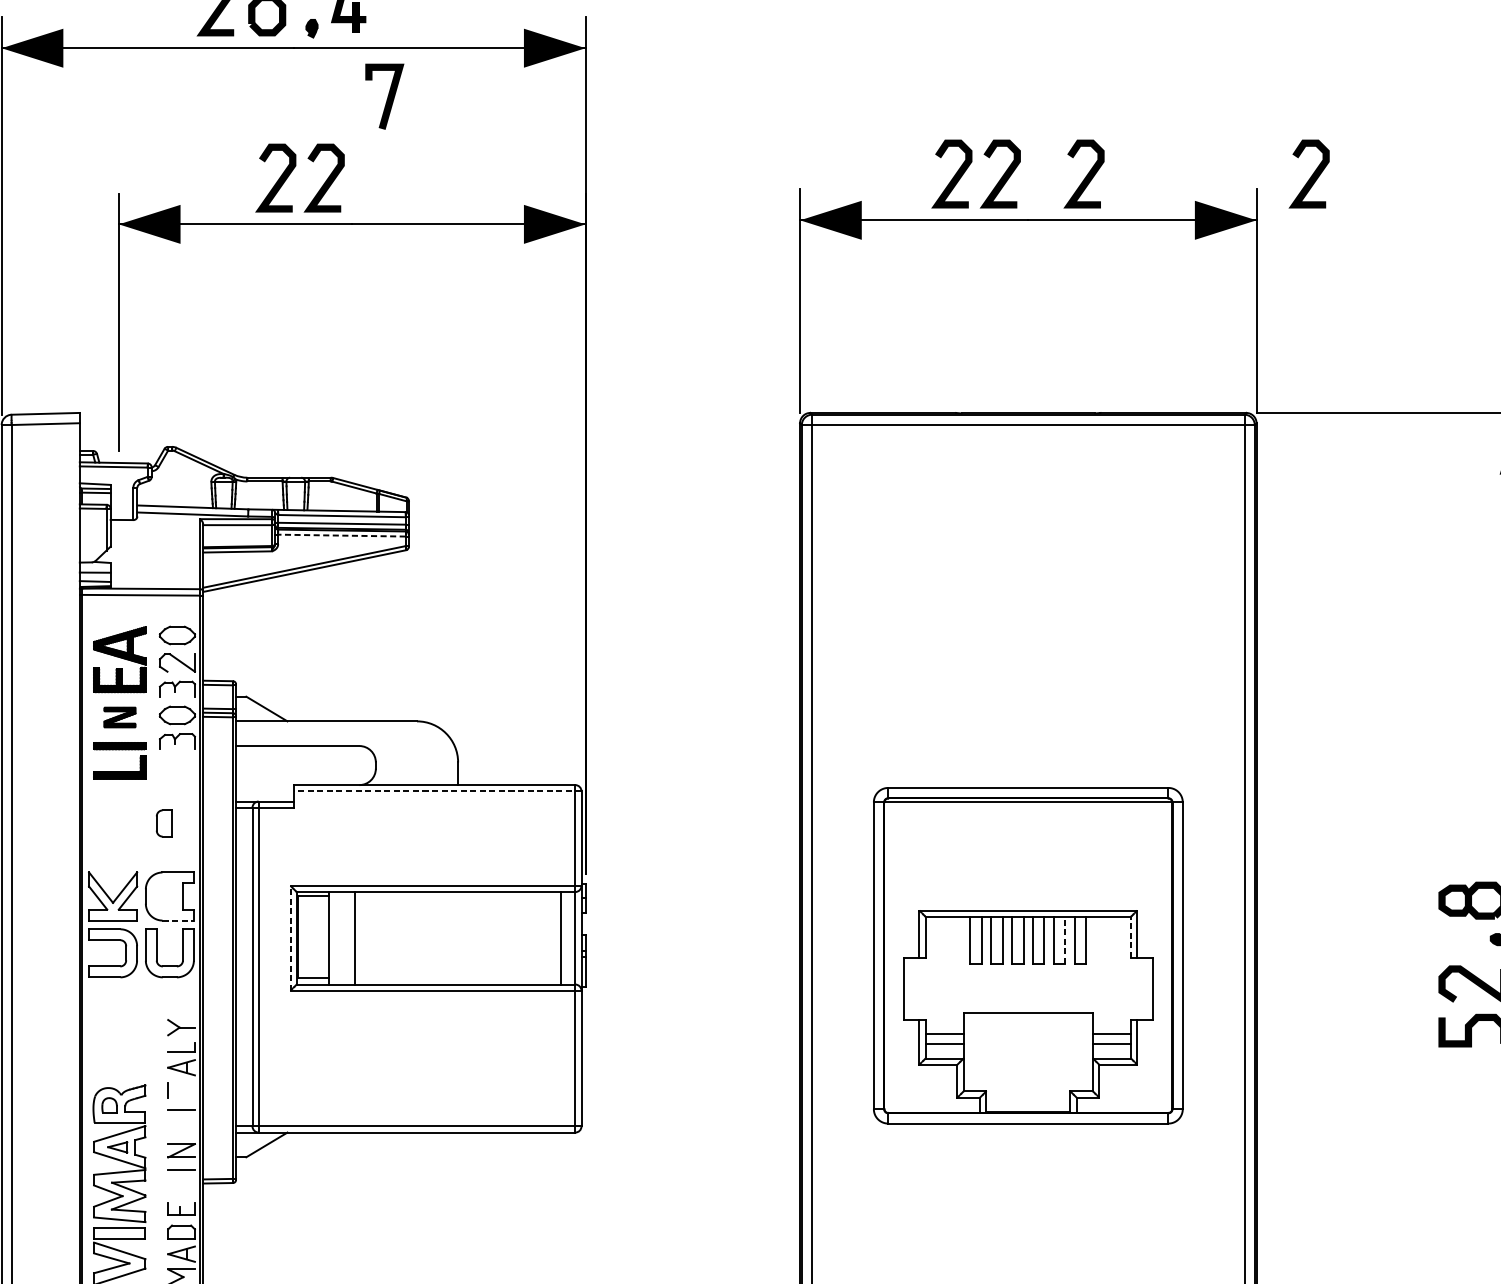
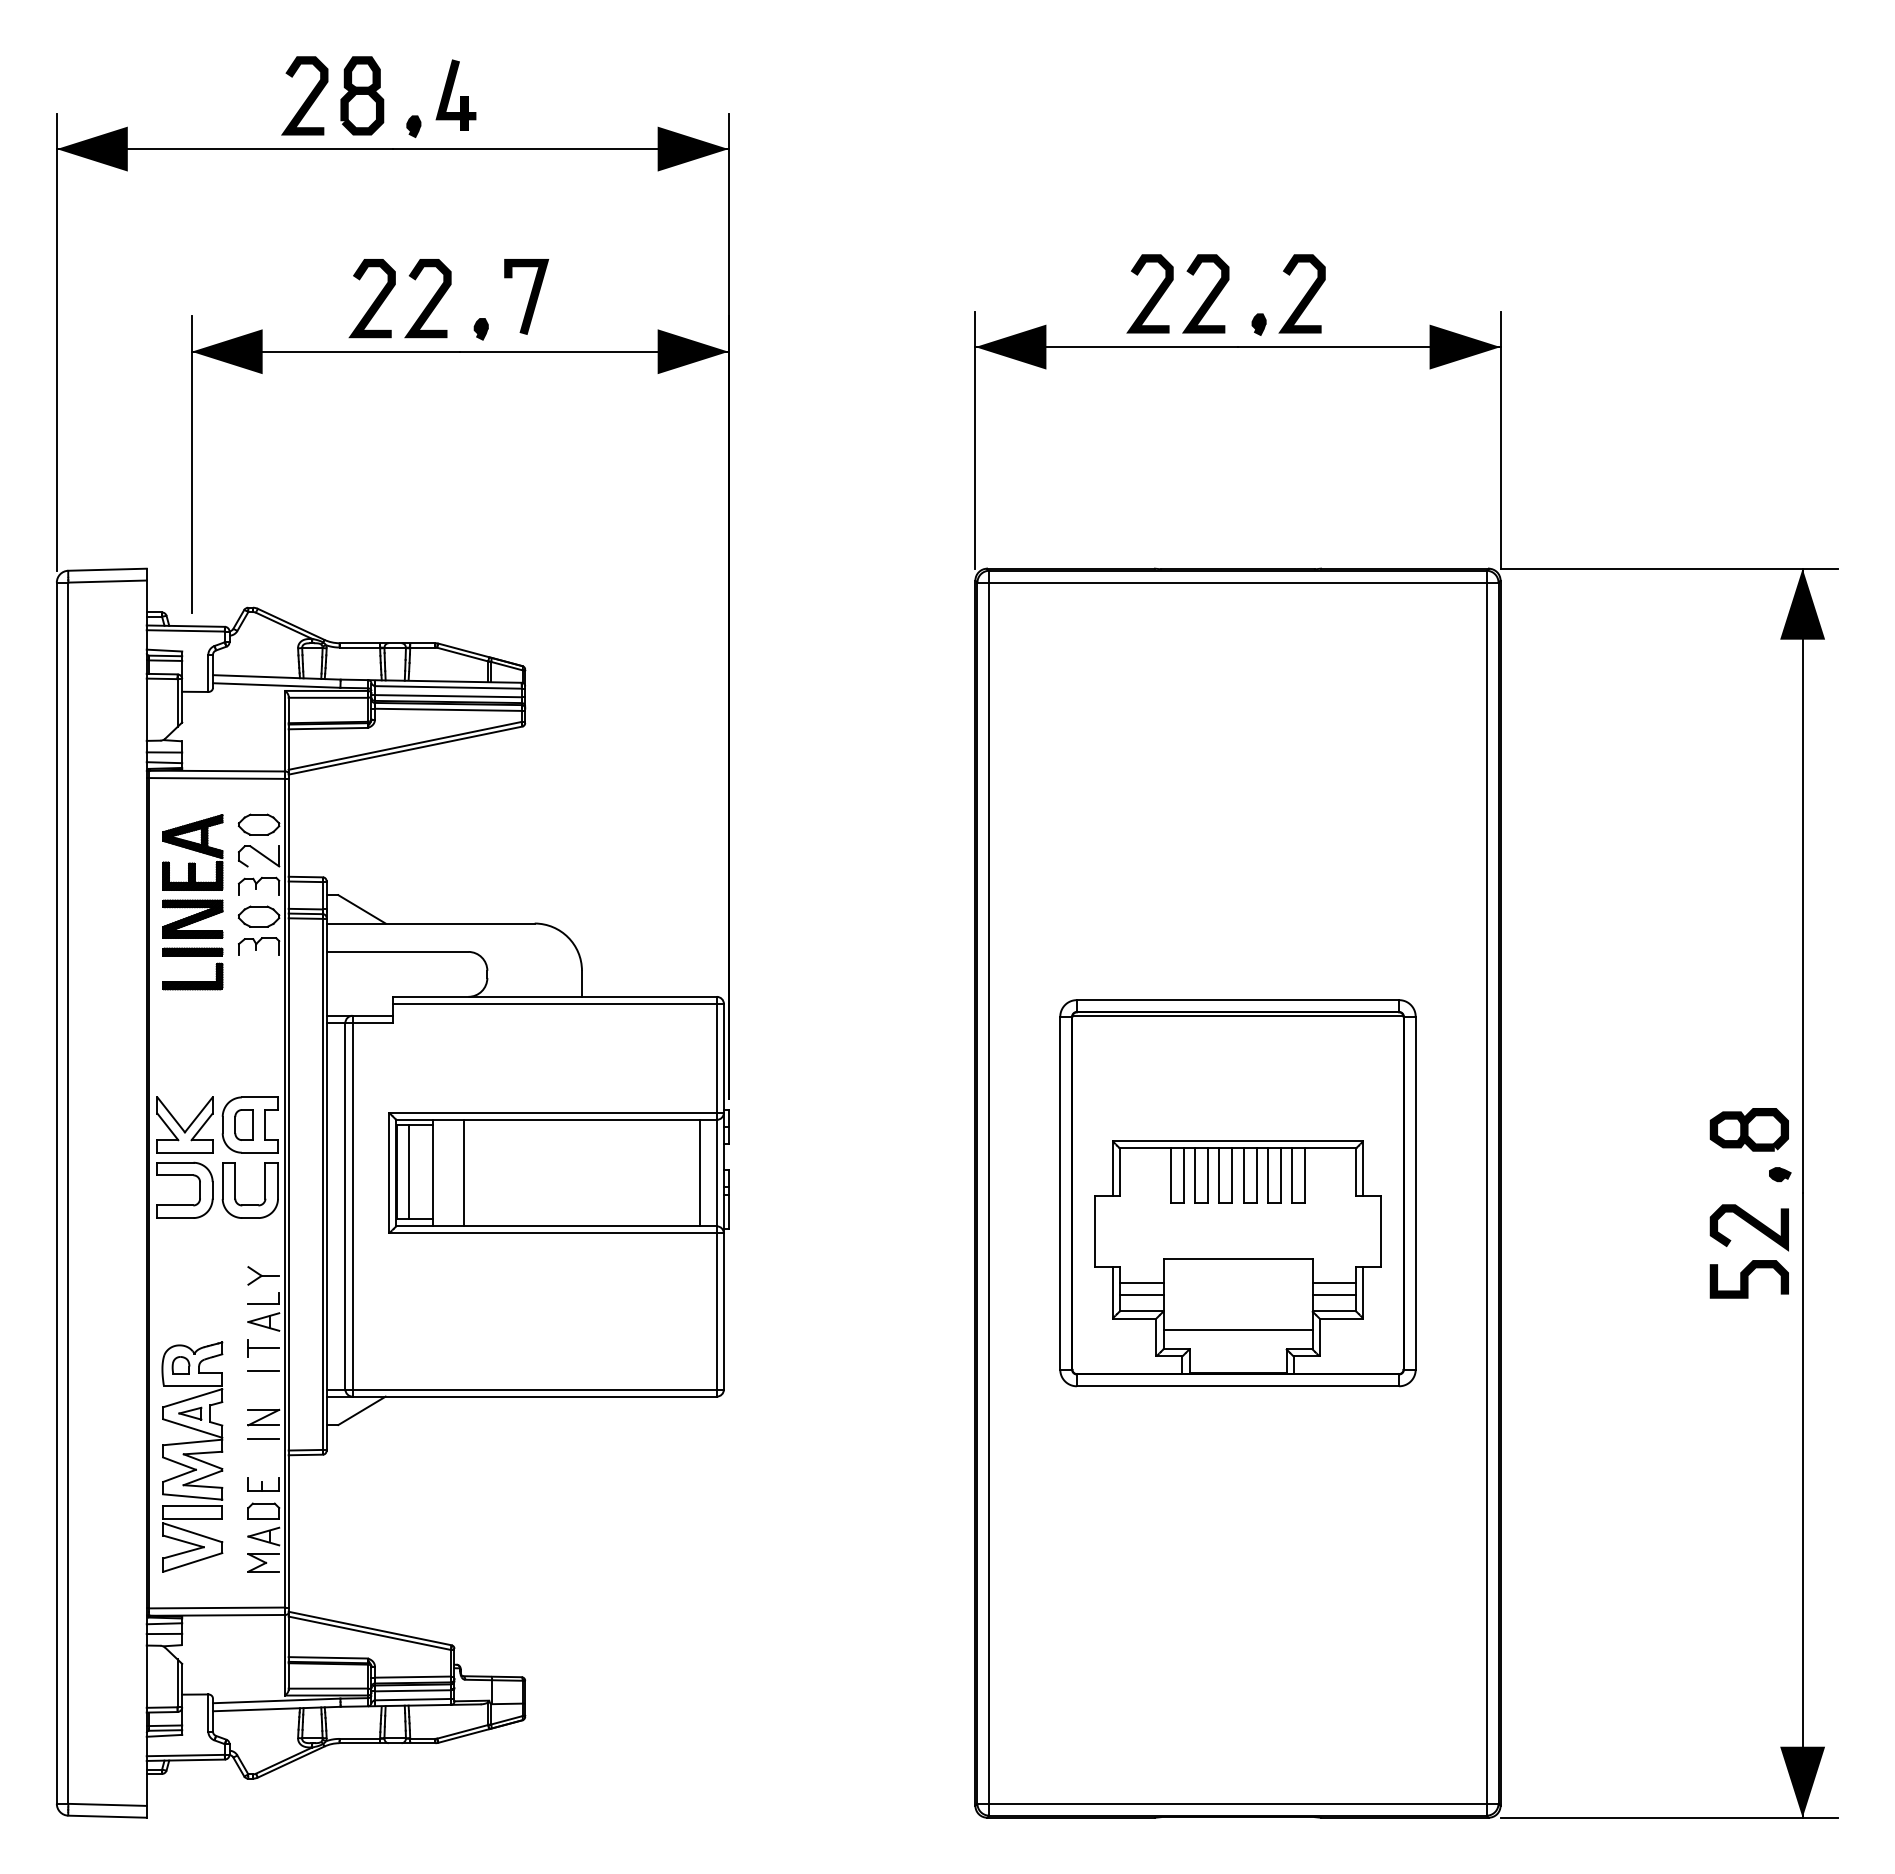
line: (387, 97) -> (529, 297), moved
curve: (1311, 175) -> (1563, 295), removed
part: (1046, 200) -> (1258, 324), added
part: (369, 205) -> (480, 329), added
line: (341, 535) -> (447, 709), dashed -> solid
part: (119, 716) -> (192, 918), size x1.67
line: (437, 790) -> (558, 1003), dashed -> solid
part: (163, 823) -> (243, 1124), moved
line: (178, 920) -> (260, 1152), dashed -> solid
line: (308, 936) -> (409, 1171), added
line: (1131, 936) -> (1356, 1171), dashed -> solid
line: (290, 937) -> (389, 1172), dashed -> solid
line: (1065, 939) -> (1280, 1174), dashed -> solid
line: (1027, 1074) -> (1237, 1329), added
line: (181, 1090) -> (263, 1348), added

